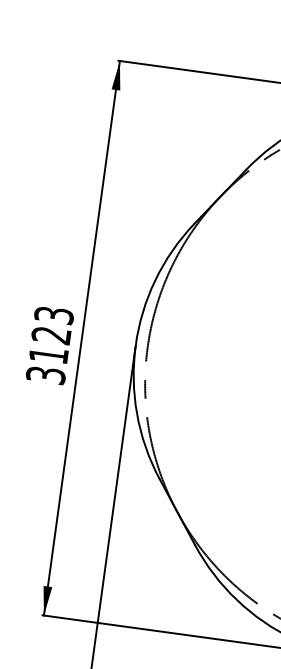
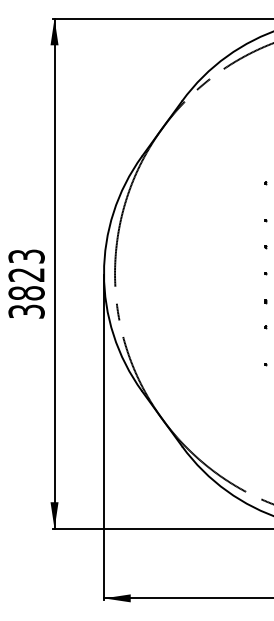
text: (48, 355) -> (26, 293), 3123 -> 3823

